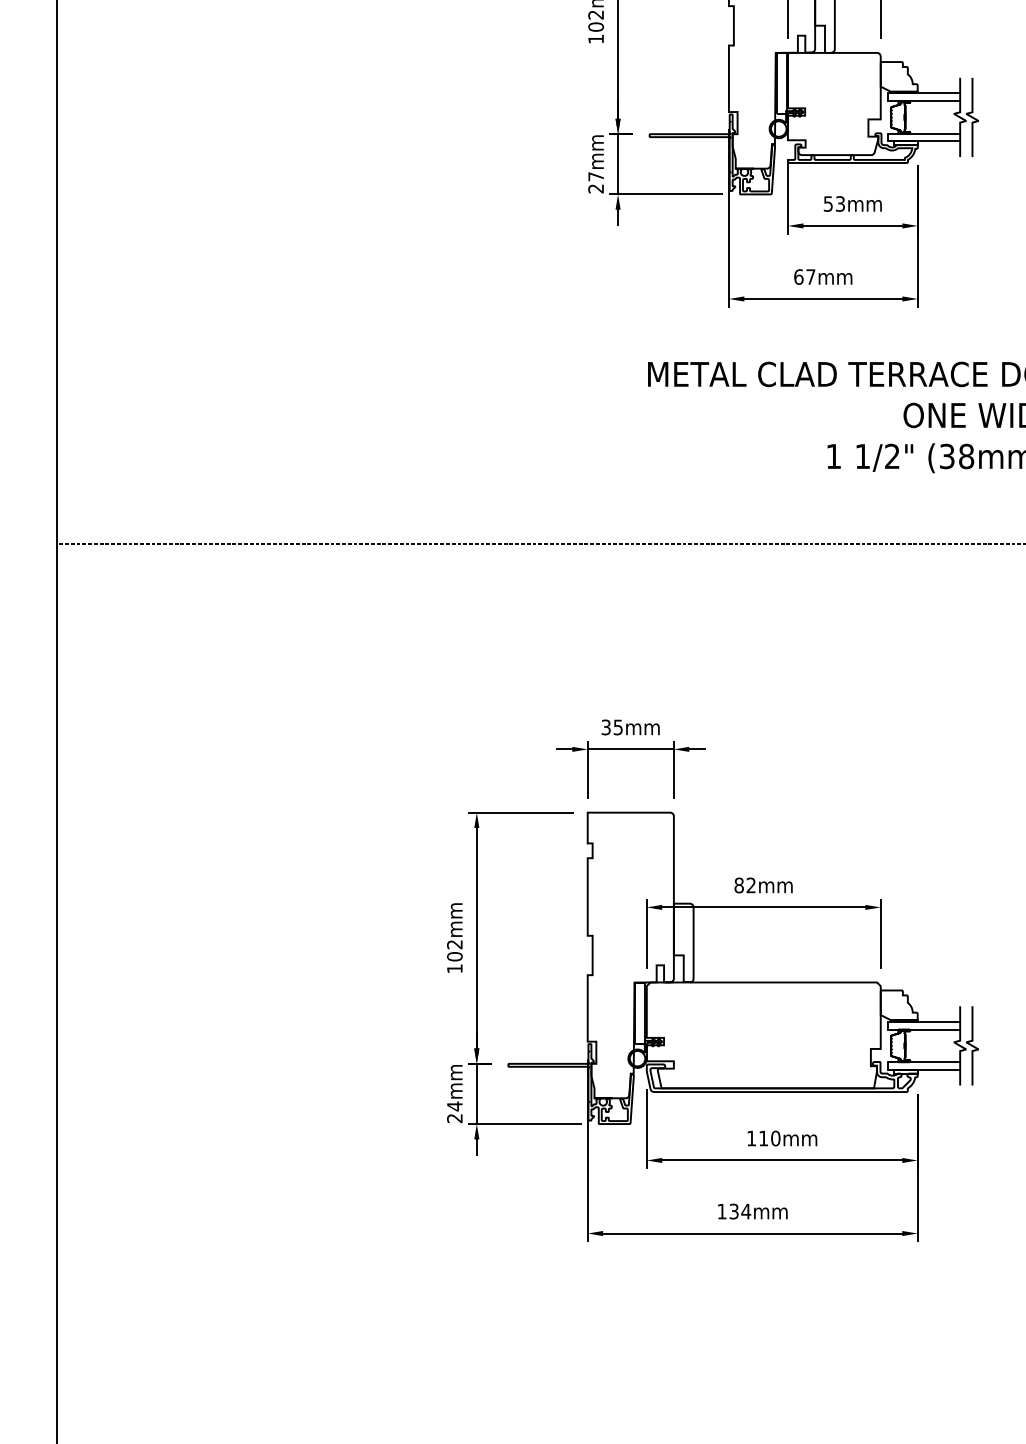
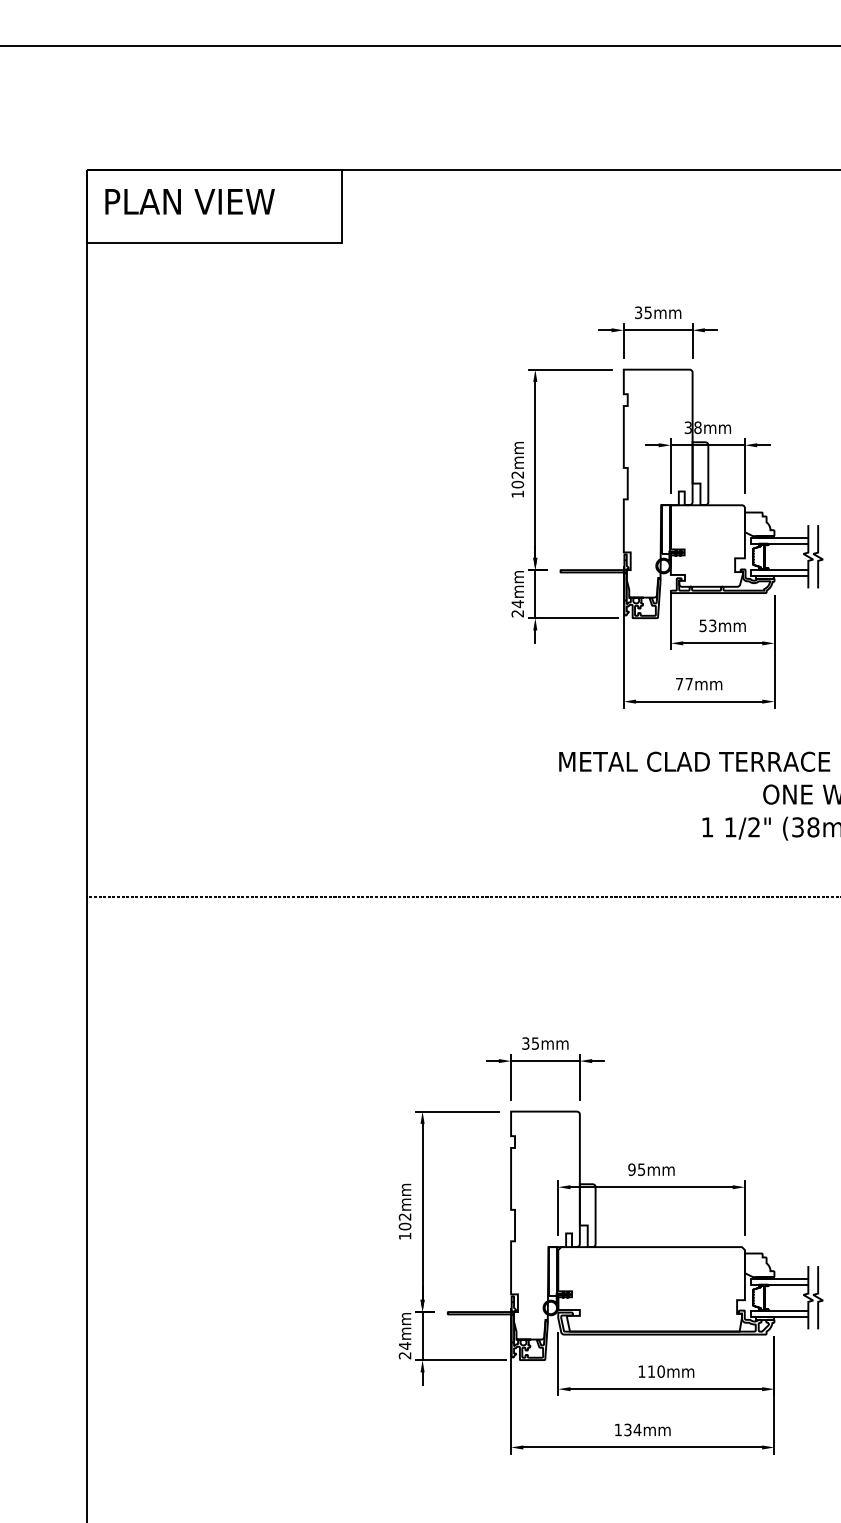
text: (595, 177) -> (517, 604), 27mm -> 24mm
text: (798, 276) -> (679, 683), 67mm -> 77mm
text: (744, 885) -> (636, 1169), 82mm -> 95mm

